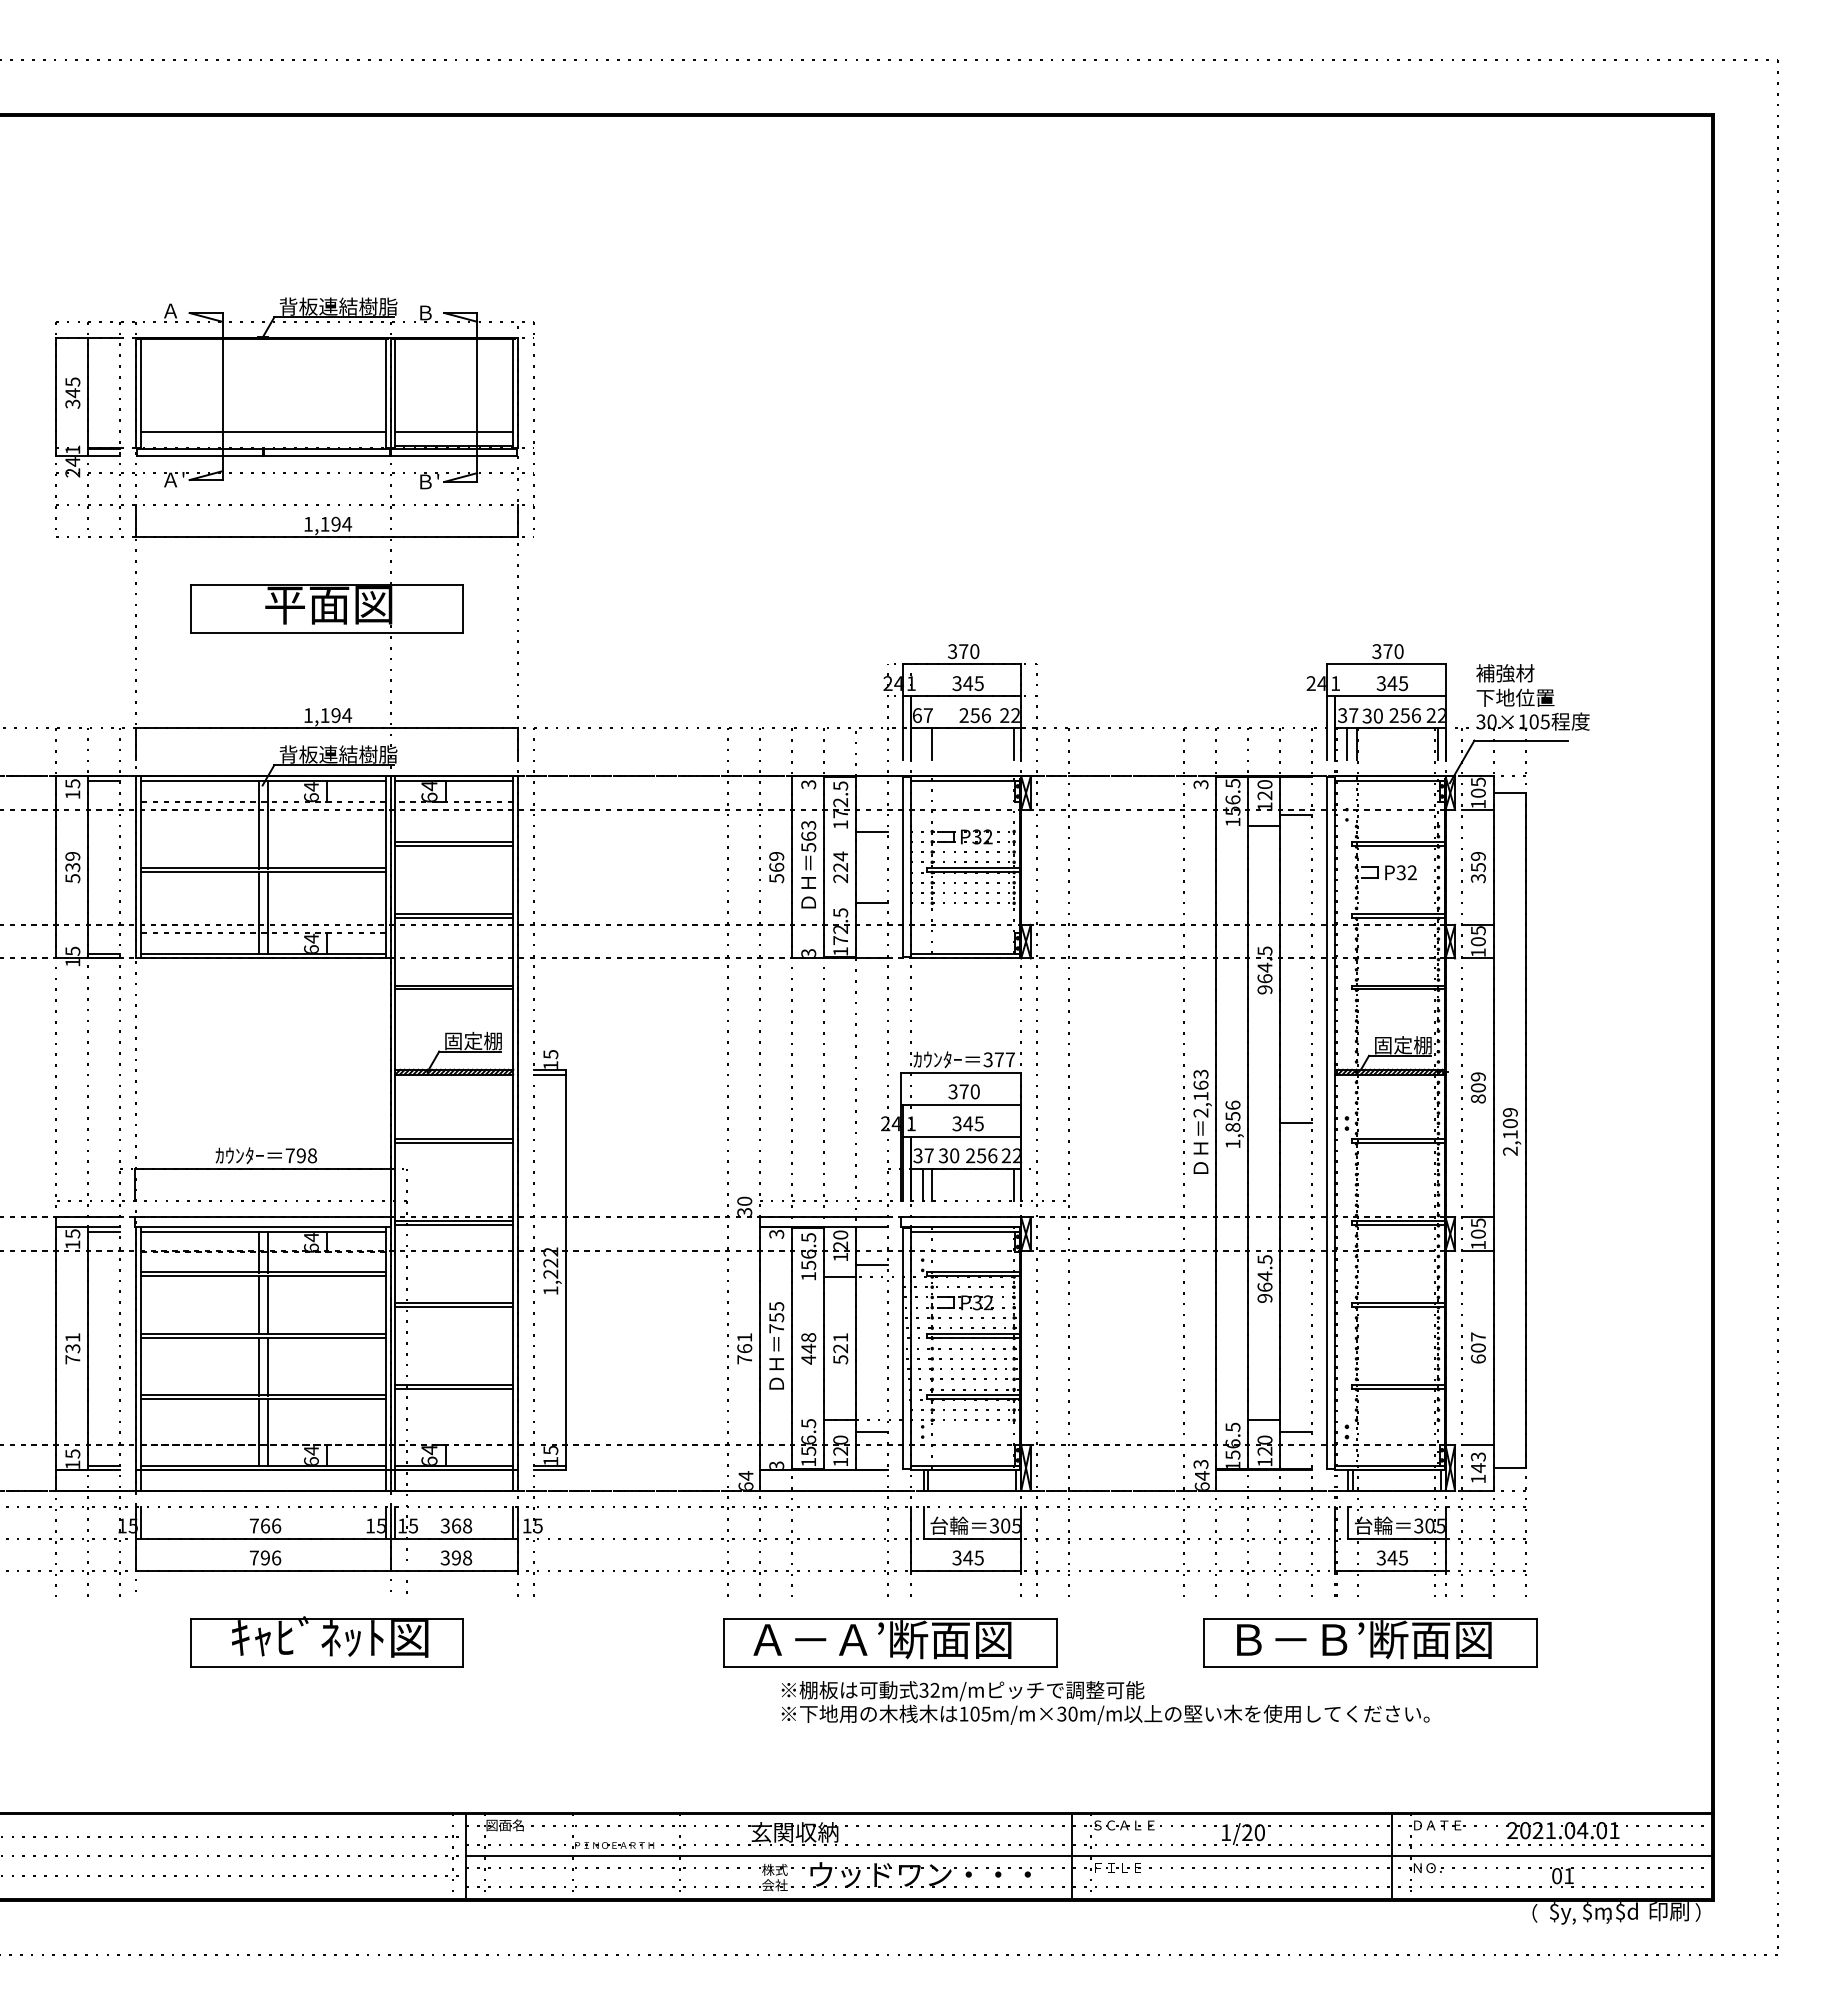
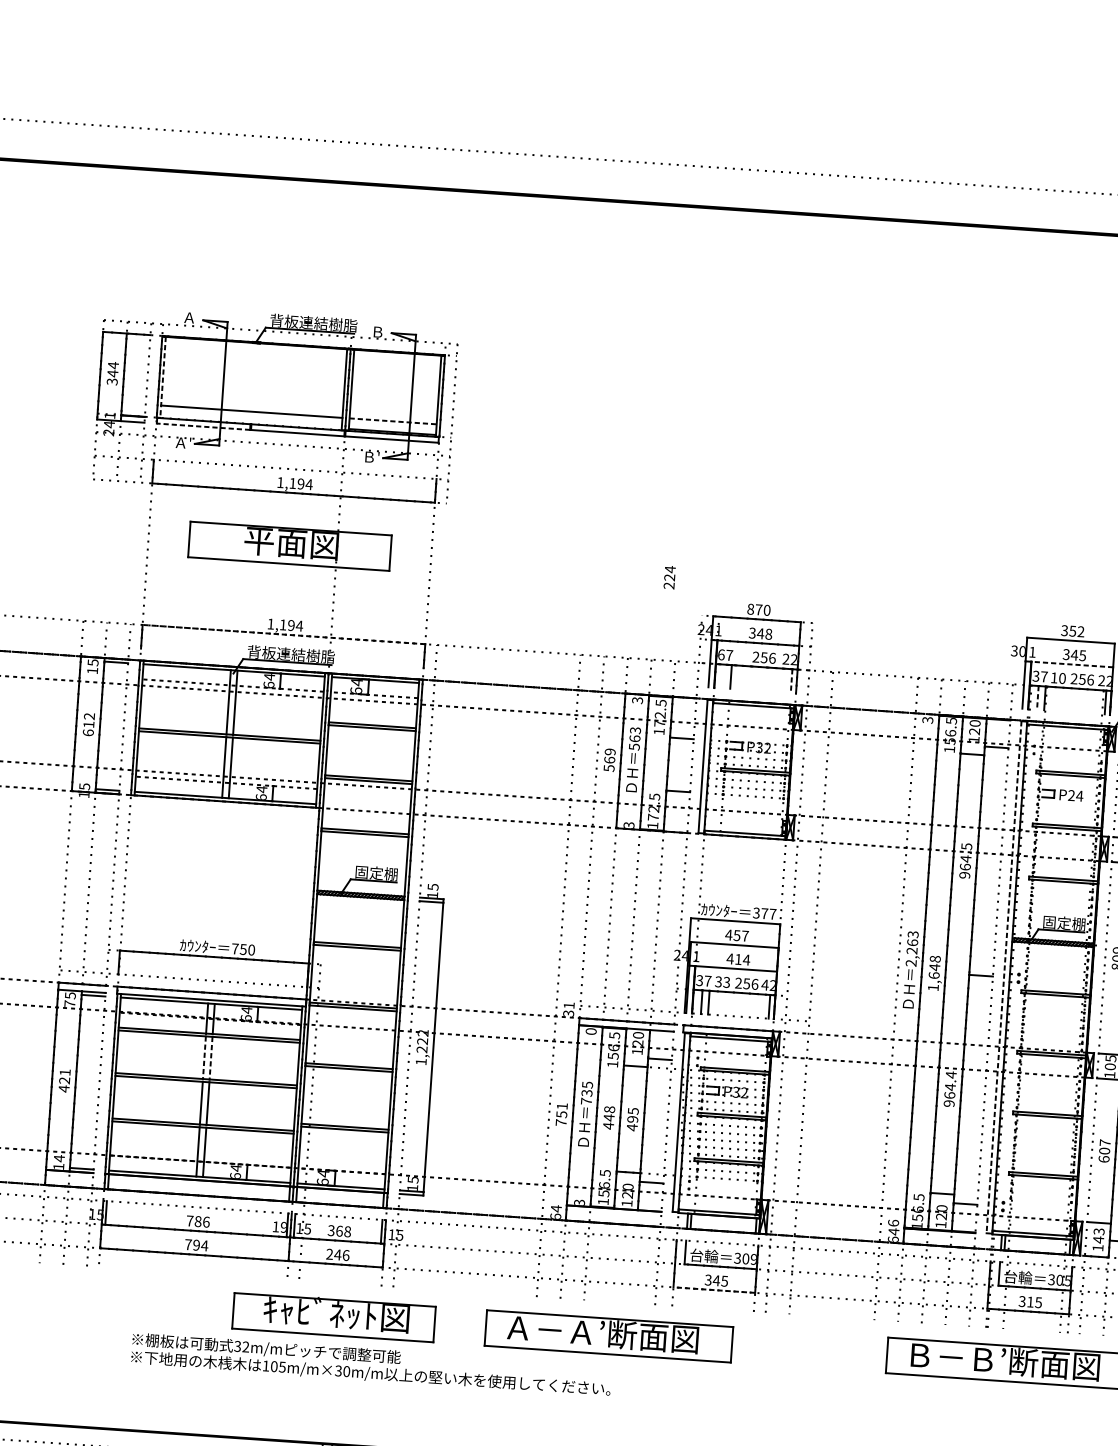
text: (72, 382) -> (113, 365), 345 -> 344
line: (140, 393) -> (162, 377), solid -> dashed
line: (454, 431) -> (393, 421), solid -> dashed
line: (199, 456) -> (203, 426), solid -> dashed
text: (952, 651) -> (750, 609), 370 -> 870
text: (1393, 651) -> (1076, 631), 370 -> 352
text: (978, 683) -> (768, 634), 345 -> 348
text: (1315, 683) -> (1017, 651), 24 -> 30
line: (1389, 696) -> (1071, 664), solid -> dashed
text: (1366, 715) -> (1053, 677), 30 -> 10
line: (326, 728) -> (283, 634), solid -> dashed
line: (1014, 744) -> (791, 681), solid -> dashed
line: (1346, 744) -> (1037, 697), solid -> dashed
text: (72, 867) -> (88, 724), 539 -> 612
text: (840, 867) -> (669, 577), moved
text: (1406, 872) -> (1075, 795), P32 -> P24
text: (963, 1091) -> (736, 935), 370 -> 457
text: (1200, 1095) -> (911, 950), 2,163 -> 2,263
text: (1232, 1115) -> (934, 966), 1,856 -> 1,648
text: (968, 1123) -> (738, 959), 345 -> 414
line: (1327, 1123) -> (1004, 977), solid -> dashed
text: (306, 1155) -> (247, 949), 798 -> 750
text: (954, 1155) -> (726, 982), 30 -> 33
text: (1006, 1155) -> (765, 984), 22 -> 42
text: (744, 1200) -> (569, 1004), 30 -> 31
text: (776, 1233) -> (591, 1030), 3 -> 0
text: (72, 1244) -> (69, 1003), 15 -> 75
text: (1264, 1259) -> (950, 1074), 964.5 -> 964.4
line: (258, 1304) -> (204, 1057), solid -> dashed
line: (267, 1304) -> (210, 1057), solid -> dashed
text: (776, 1317) -> (586, 1093), 755 -> 735
text: (744, 1348) -> (561, 1114), 761 -> 751
text: (840, 1348) -> (632, 1119), 521 -> 495
text: (72, 1354) -> (64, 1084), 731 -> 421
text: (72, 1453) -> (59, 1158), 15 -> 14
text: (1200, 1464) -> (893, 1223), 3 -> 6
text: (265, 1525) -> (198, 1221), 766 -> 786
text: (380, 1525) -> (283, 1227), 15 -> 19
text: (1015, 1525) -> (753, 1259), 305 -> 309
text: (276, 1557) -> (204, 1245), 796 -> 794
text: (456, 1557) -> (338, 1254), 398 -> 246
text: (1392, 1557) -> (1030, 1301), 345 -> 315
line: (965, 1570) -> (713, 1289), solid -> dashed
part: (326, 1641) -> (333, 1316), moved
part: (890, 1642) -> (608, 1336), moved
text: (1105, 1702) -> (371, 1364), moved

